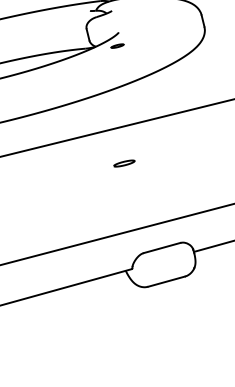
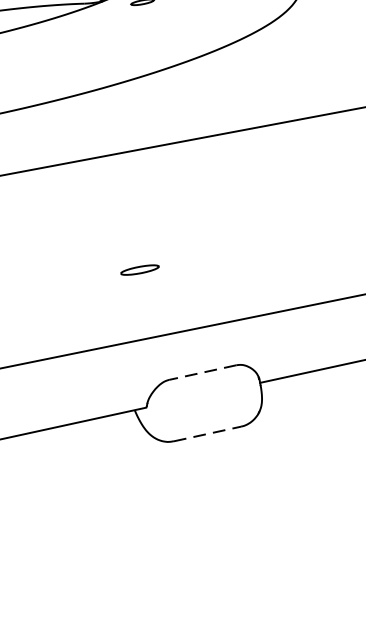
part: (124, 163) -> (140, 269), moved
line: (162, 248) -> (203, 373), solid -> dashed
line: (166, 281) -> (207, 433), solid -> dashed

